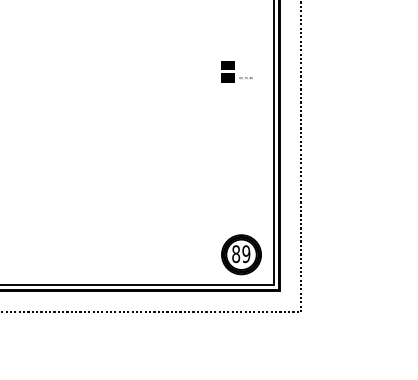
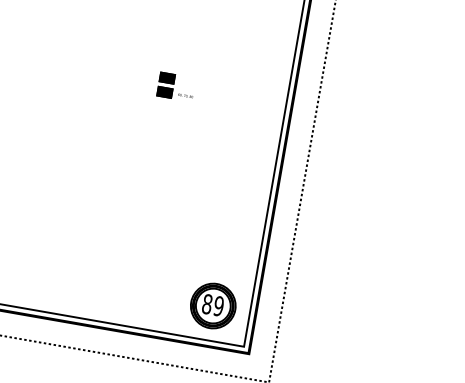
text: (236, 71) -> (176, 86), moved

